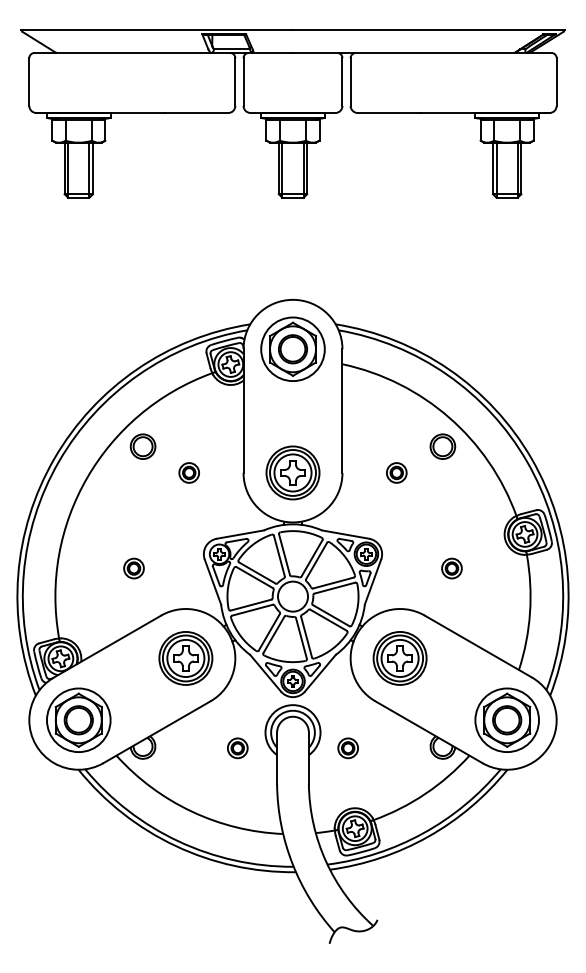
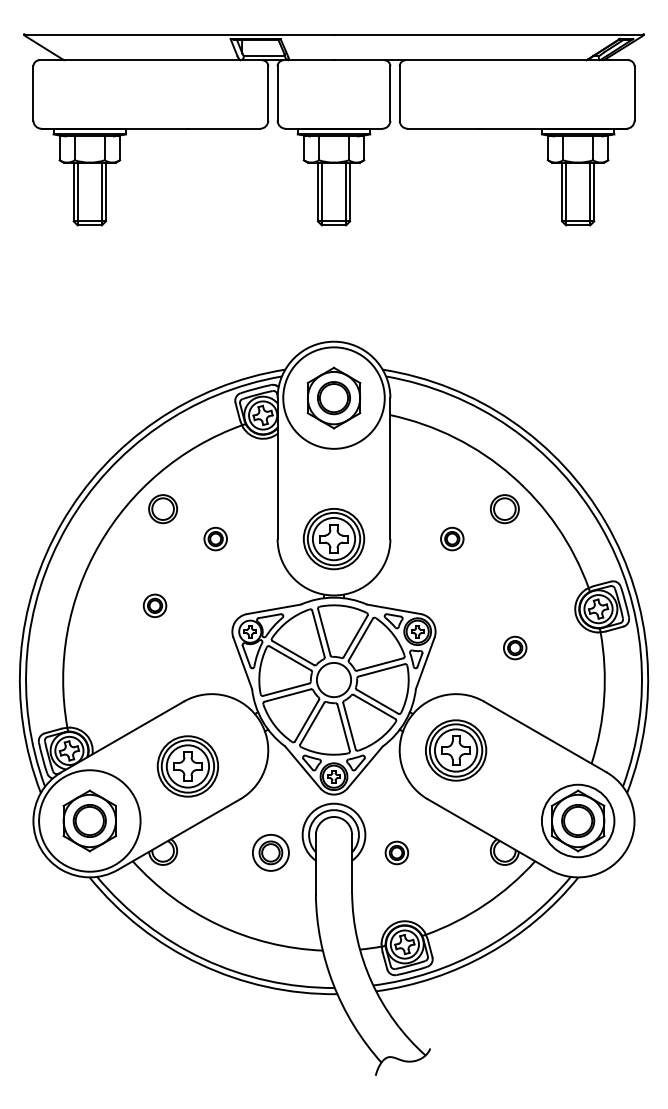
circle: (292, 349) -> (333, 398), size x1.4
part: (133, 568) -> (154, 605), moved
part: (185, 658) -> (187, 766), moved
circle: (78, 720) -> (89, 821), size x1.4
part: (237, 748) -> (270, 853), size x1.6

